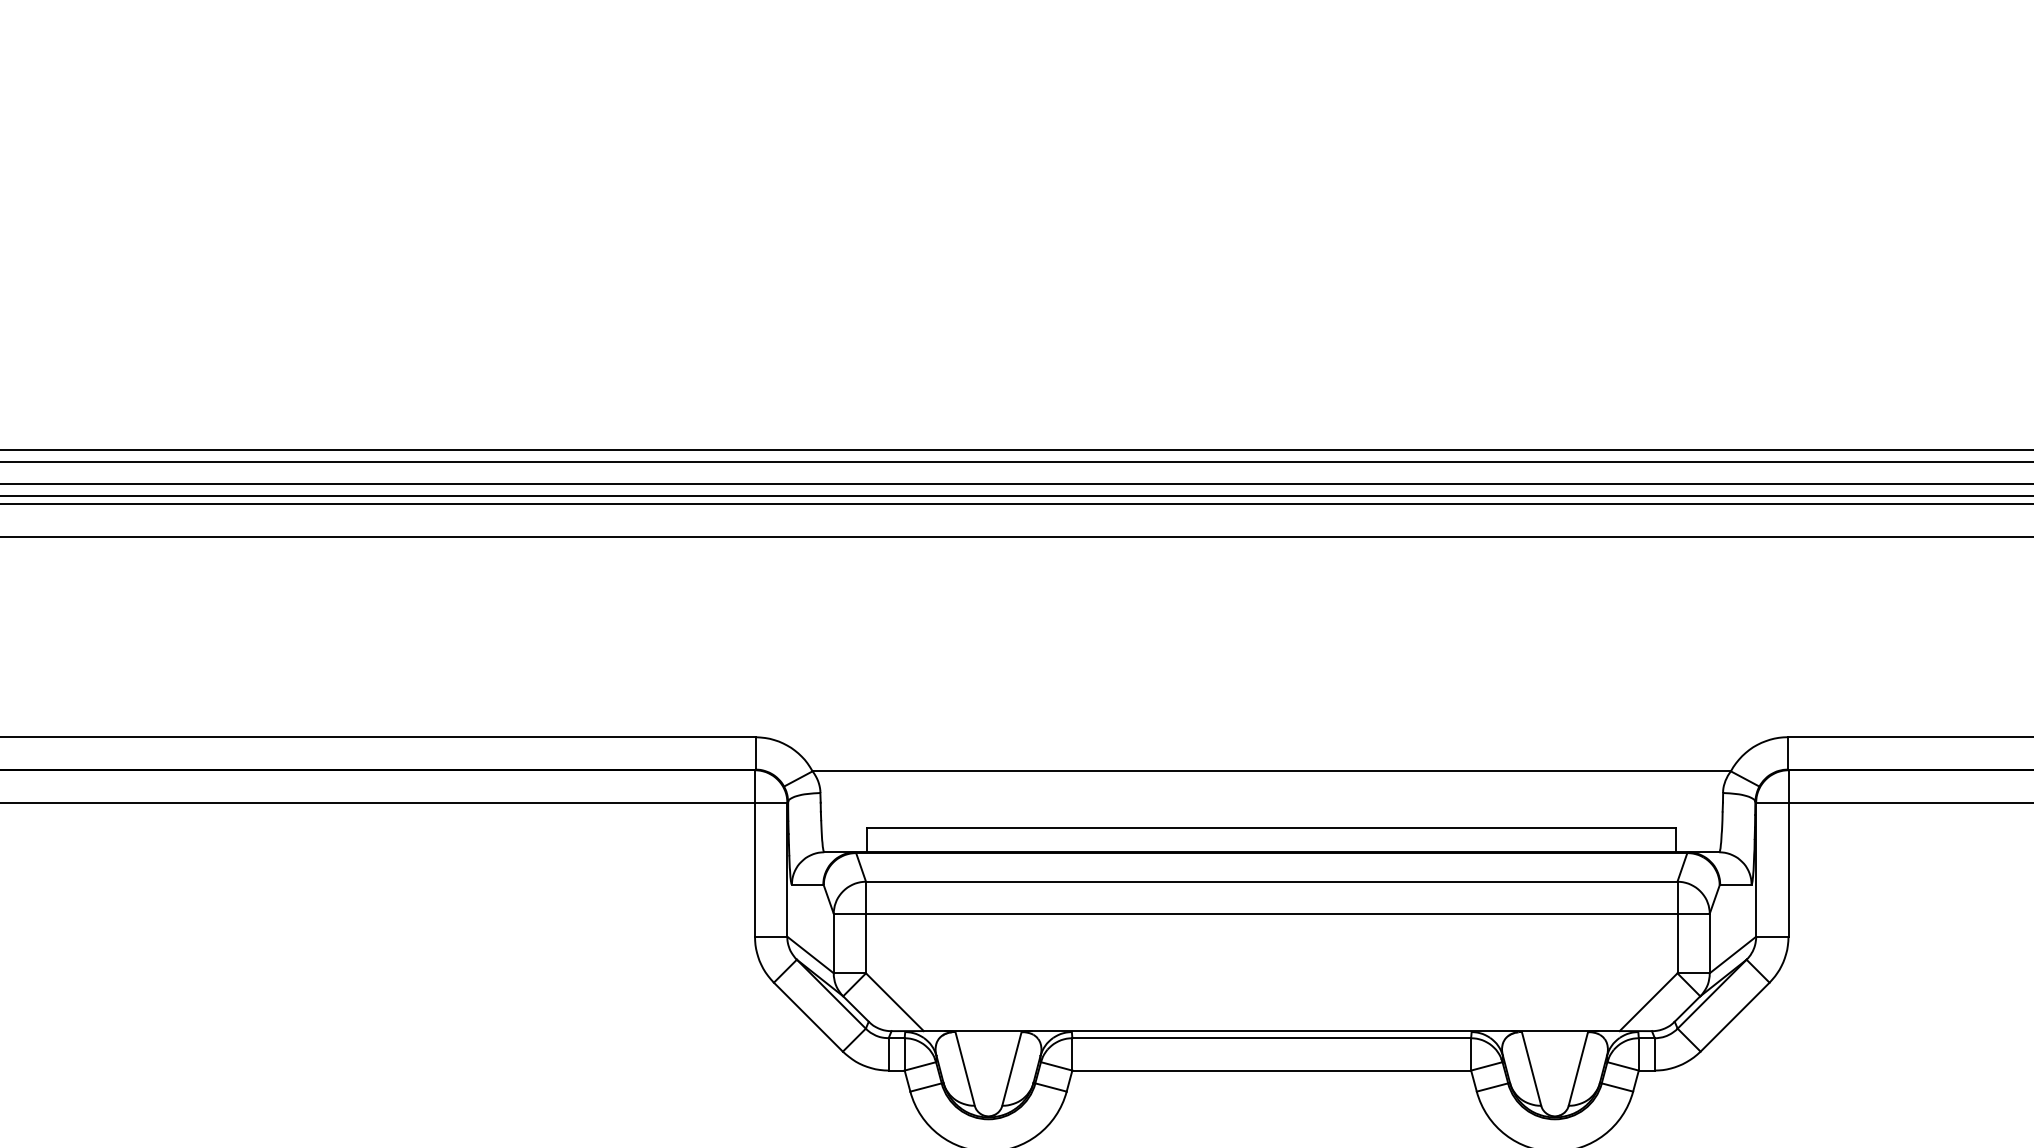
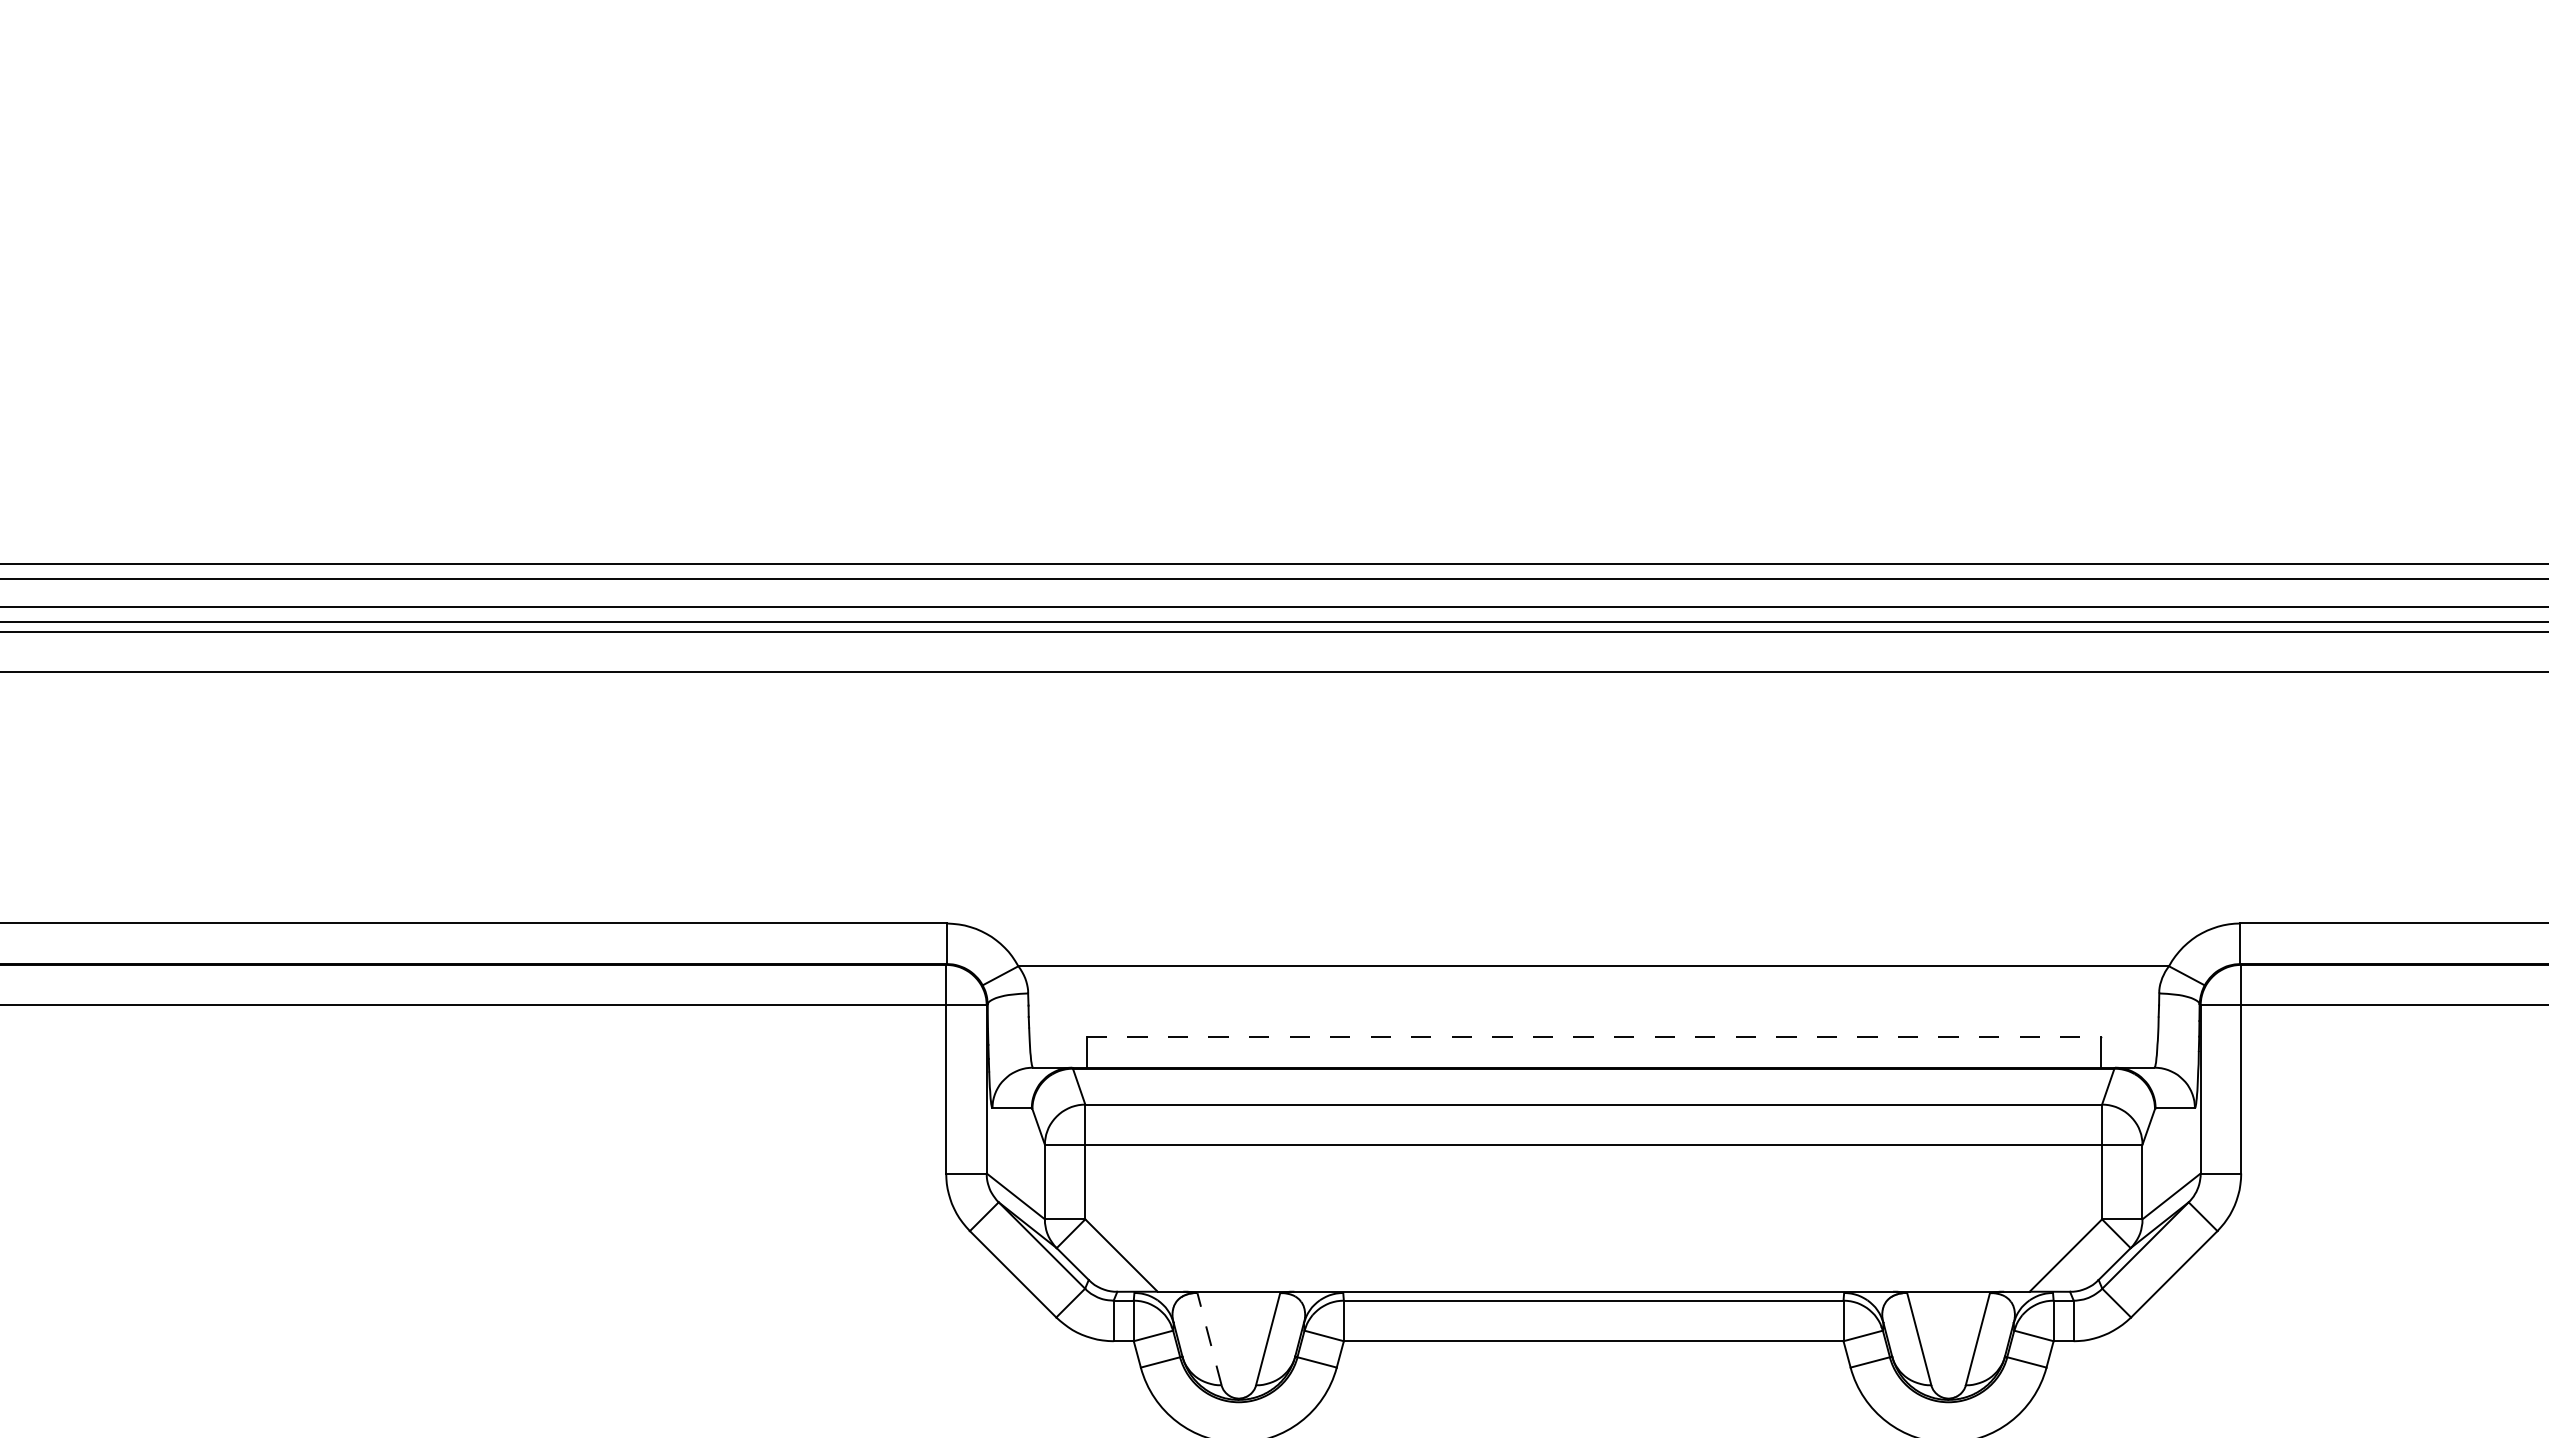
line: (1271, 827) -> (1593, 1036), solid -> dashed
line: (965, 1068) -> (1209, 1338), solid -> dashed

